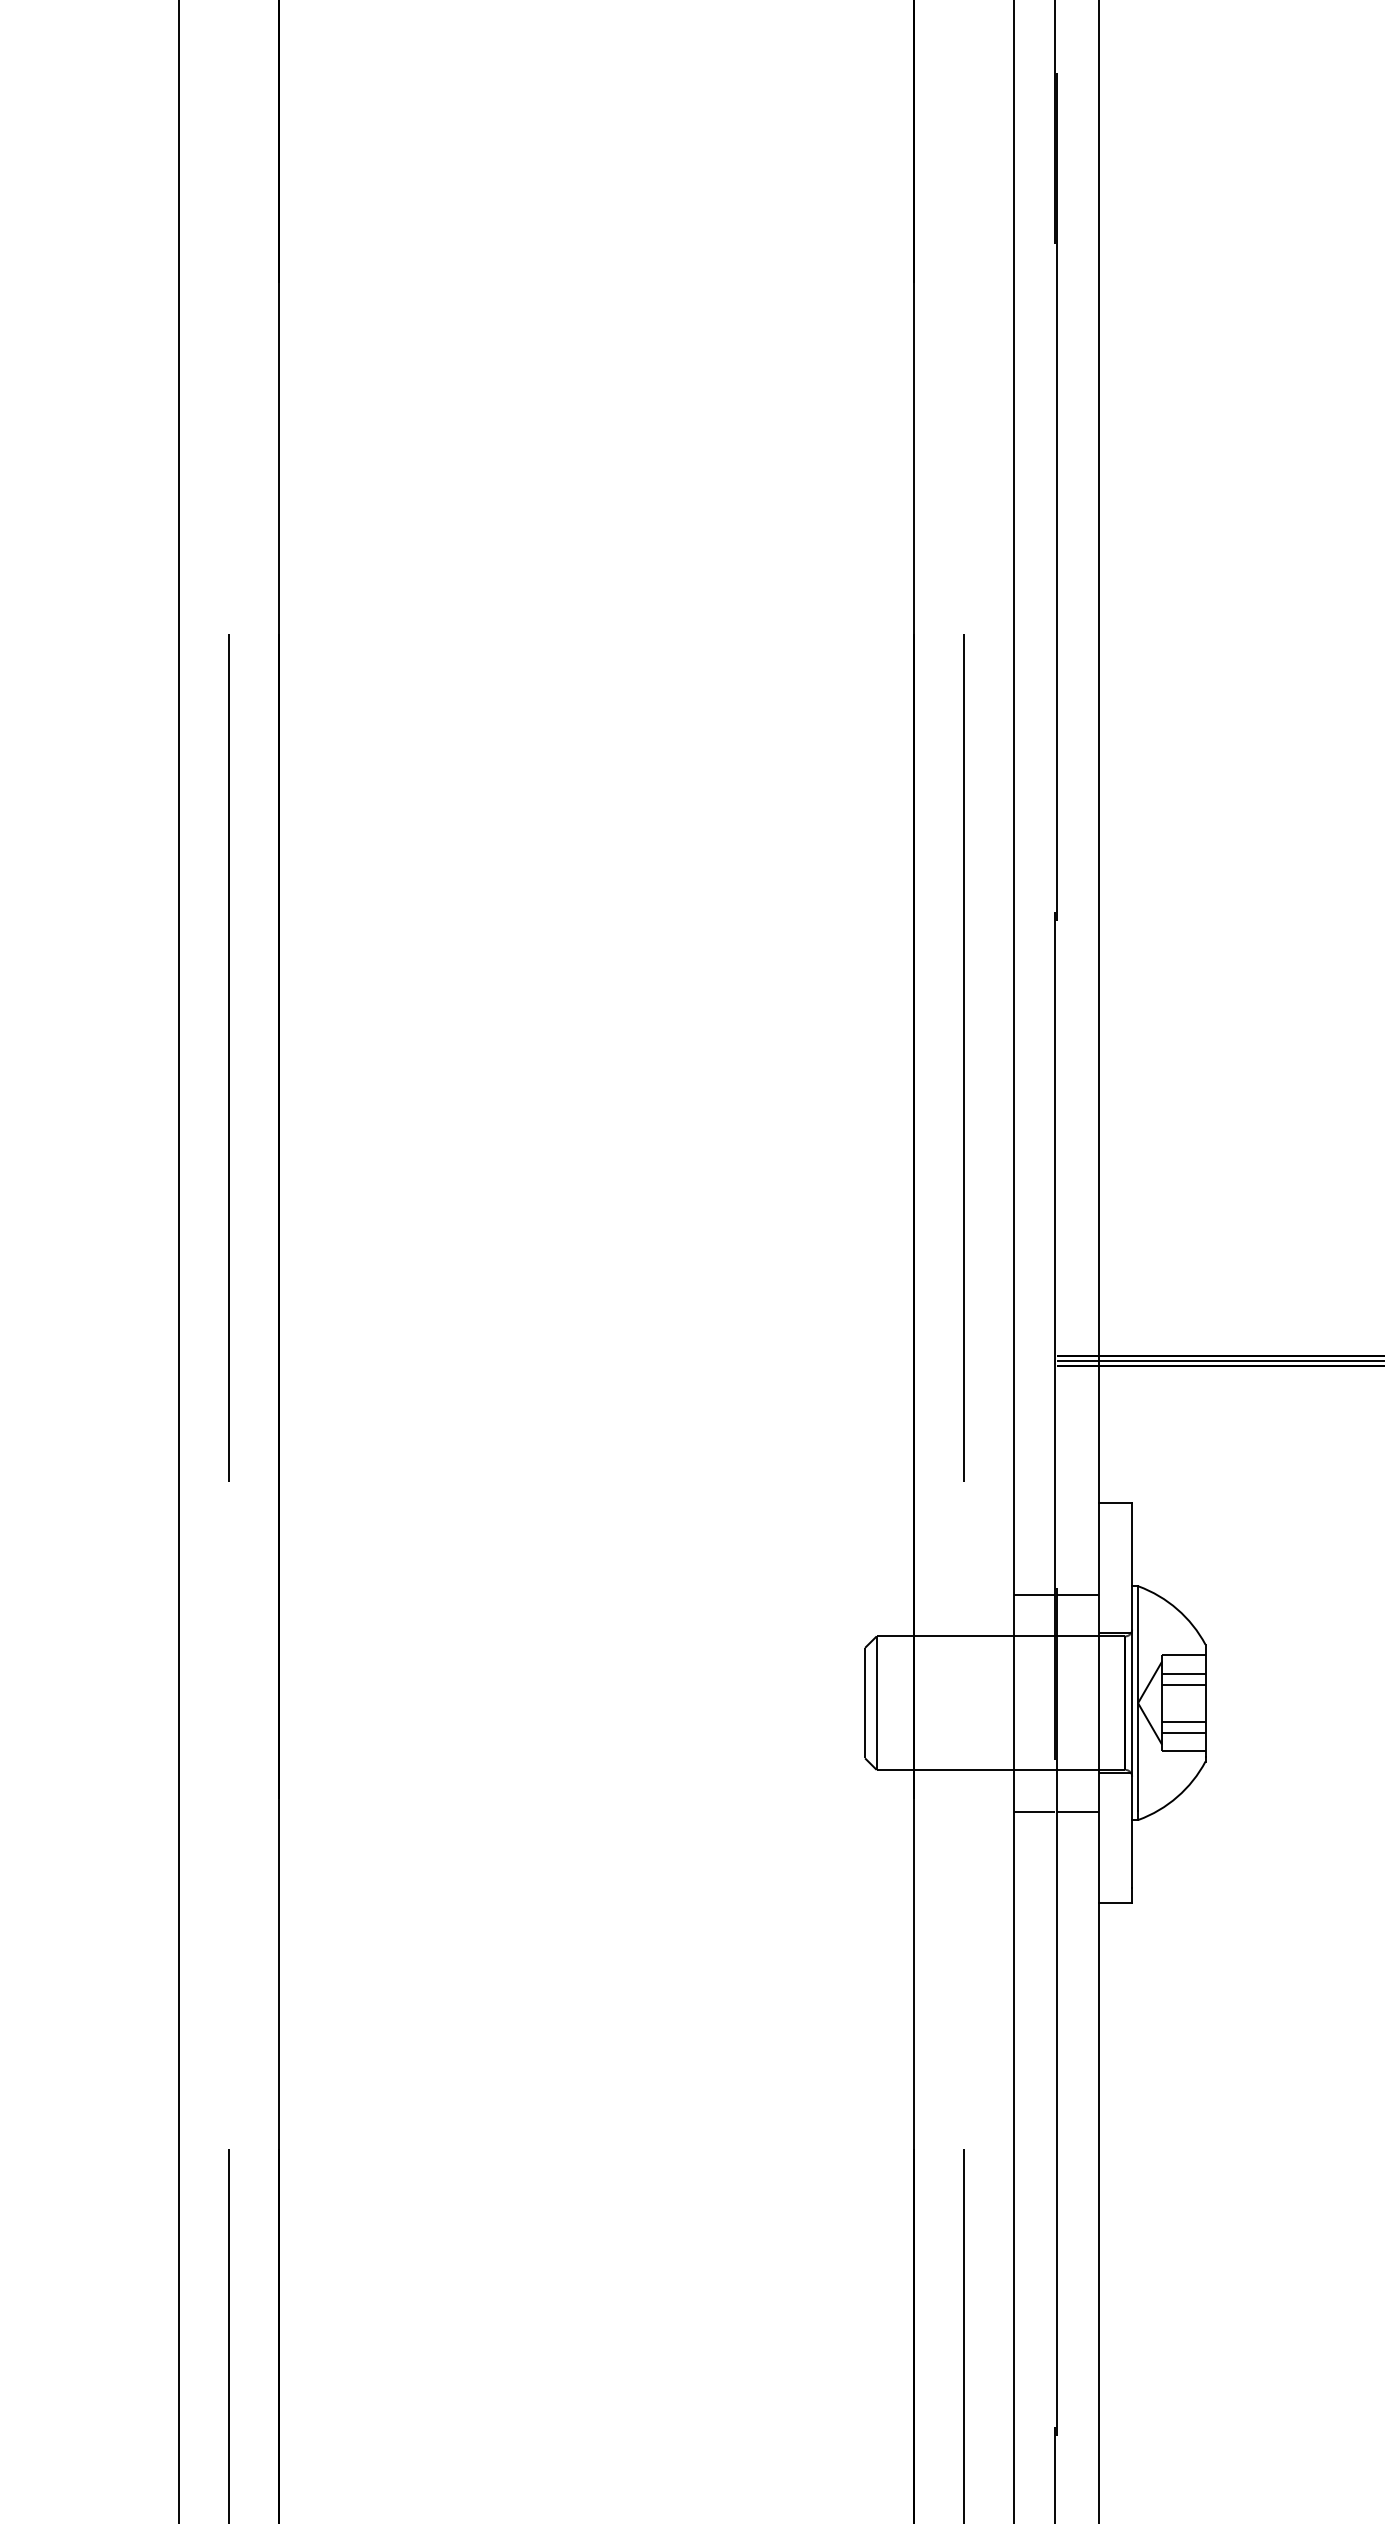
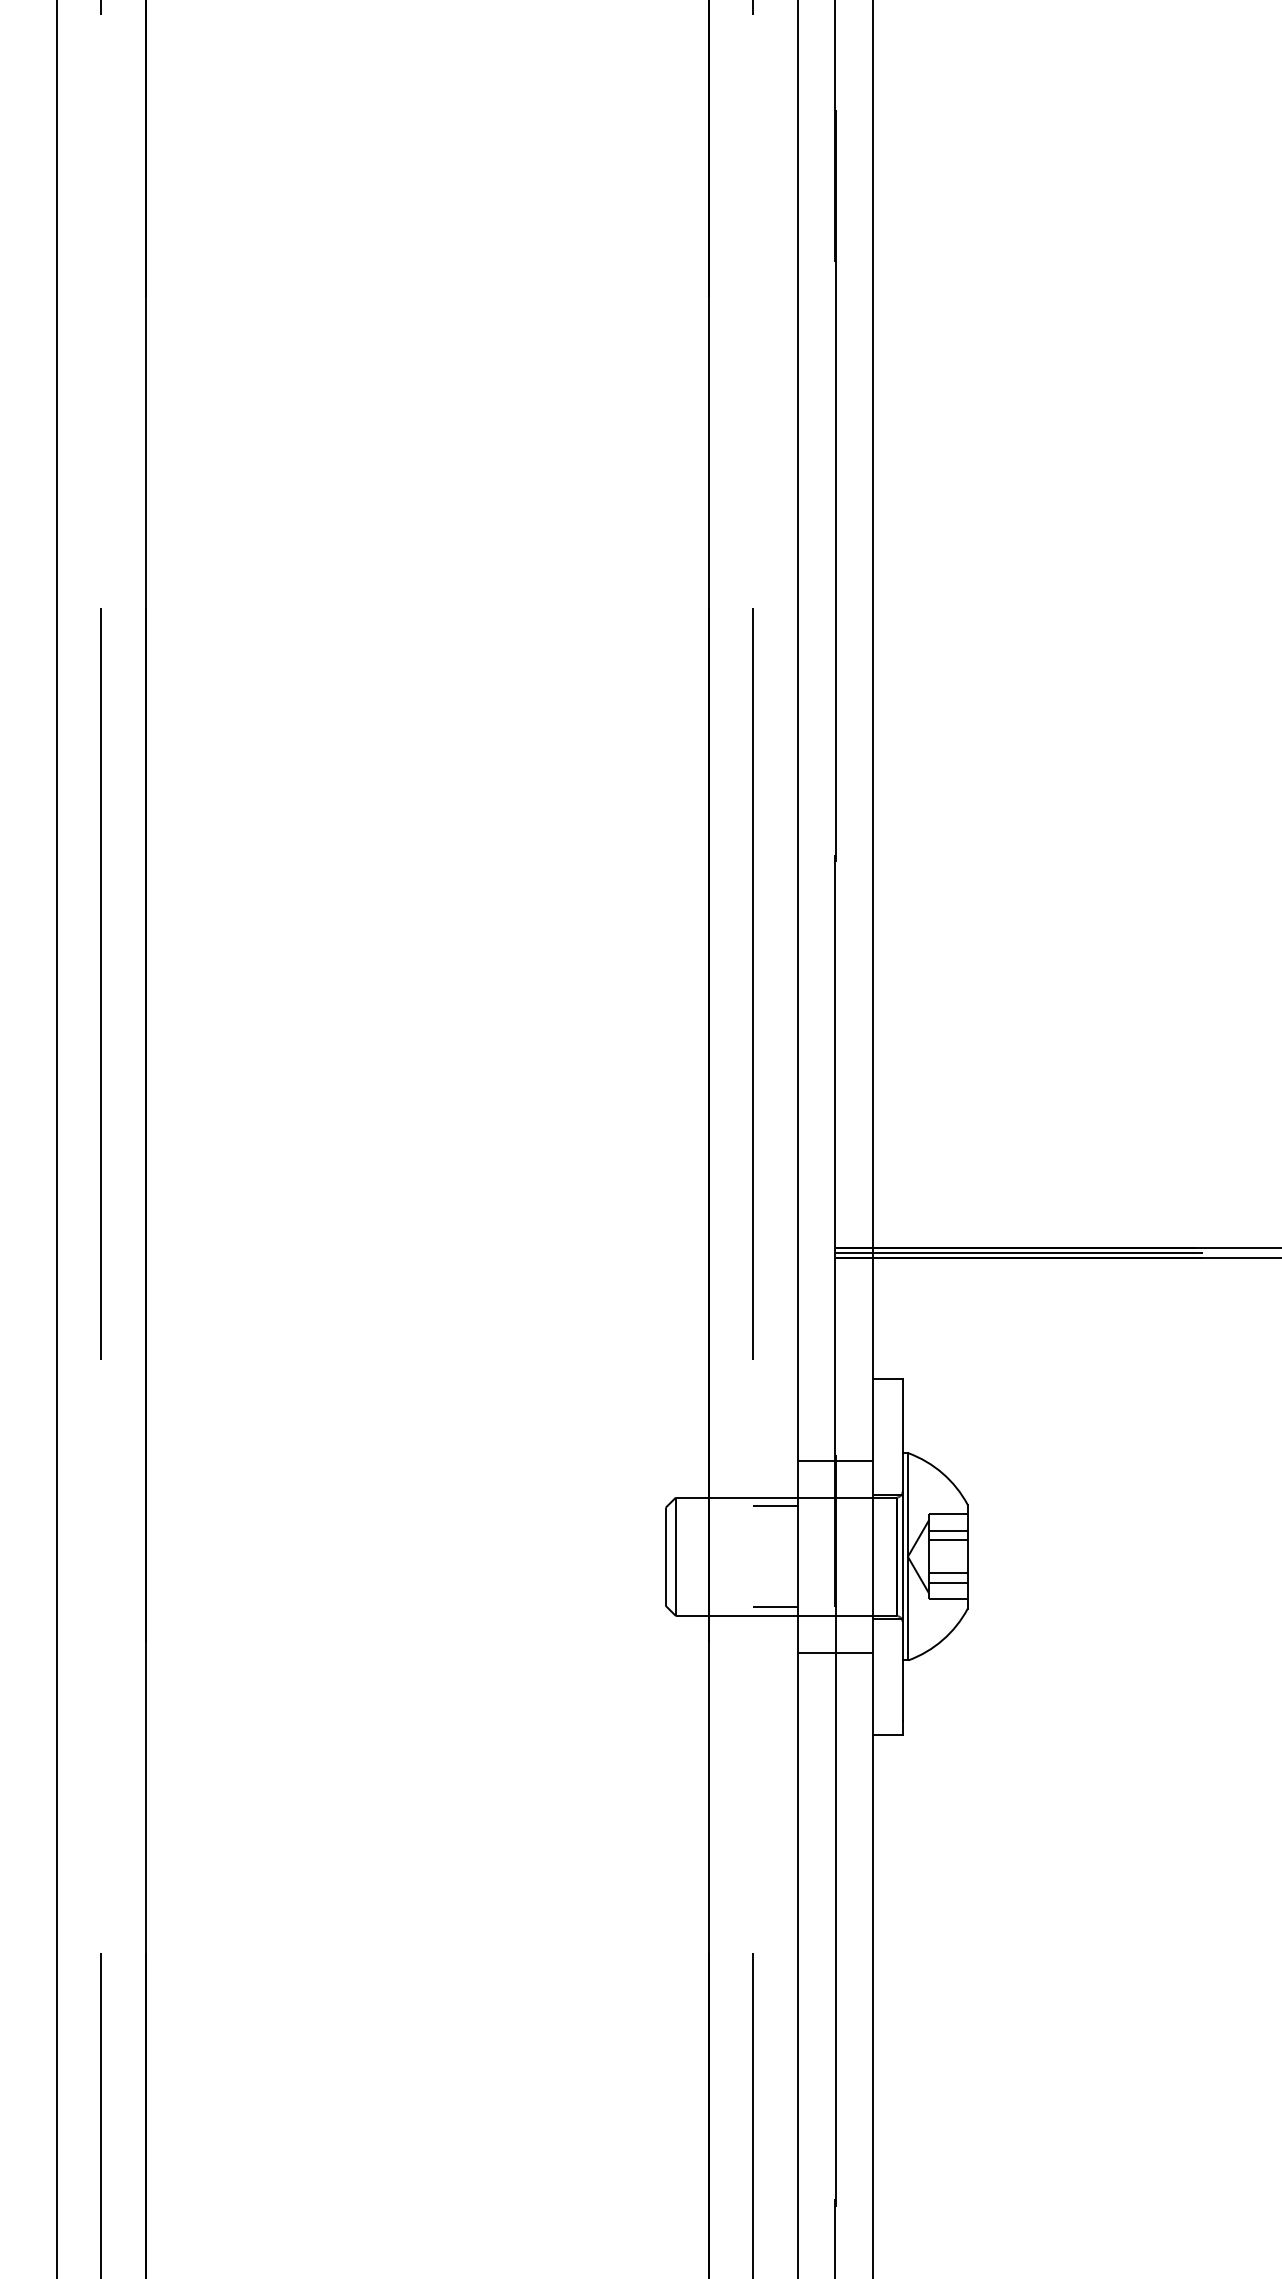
line: (988, 1646) -> (775, 1506), added
line: (988, 1760) -> (775, 1607), added

